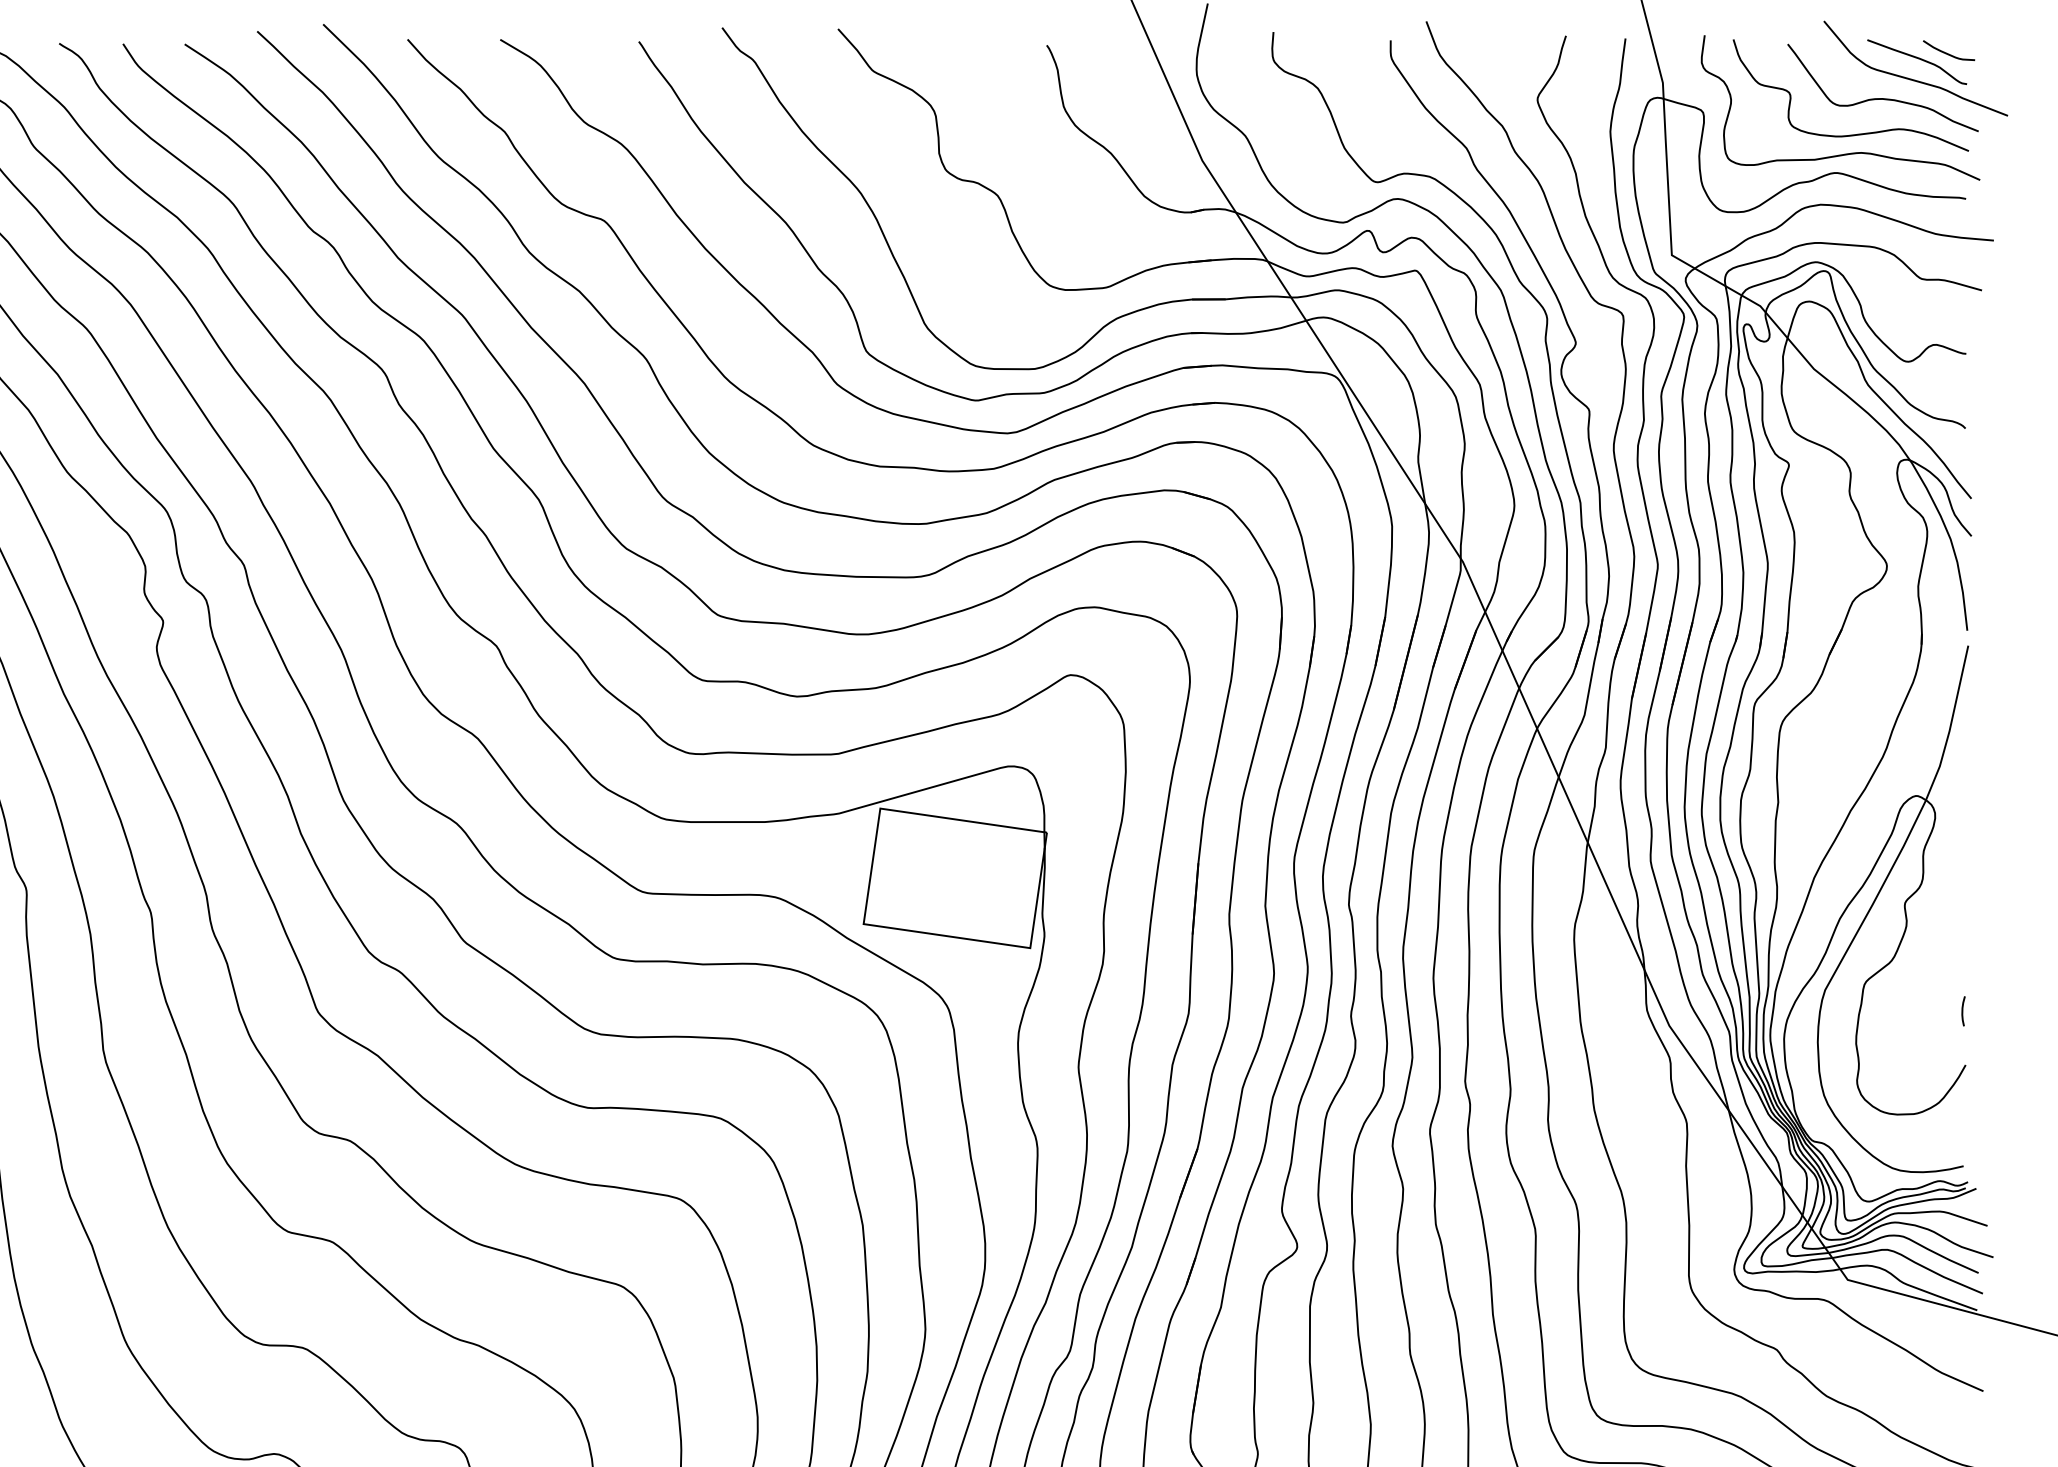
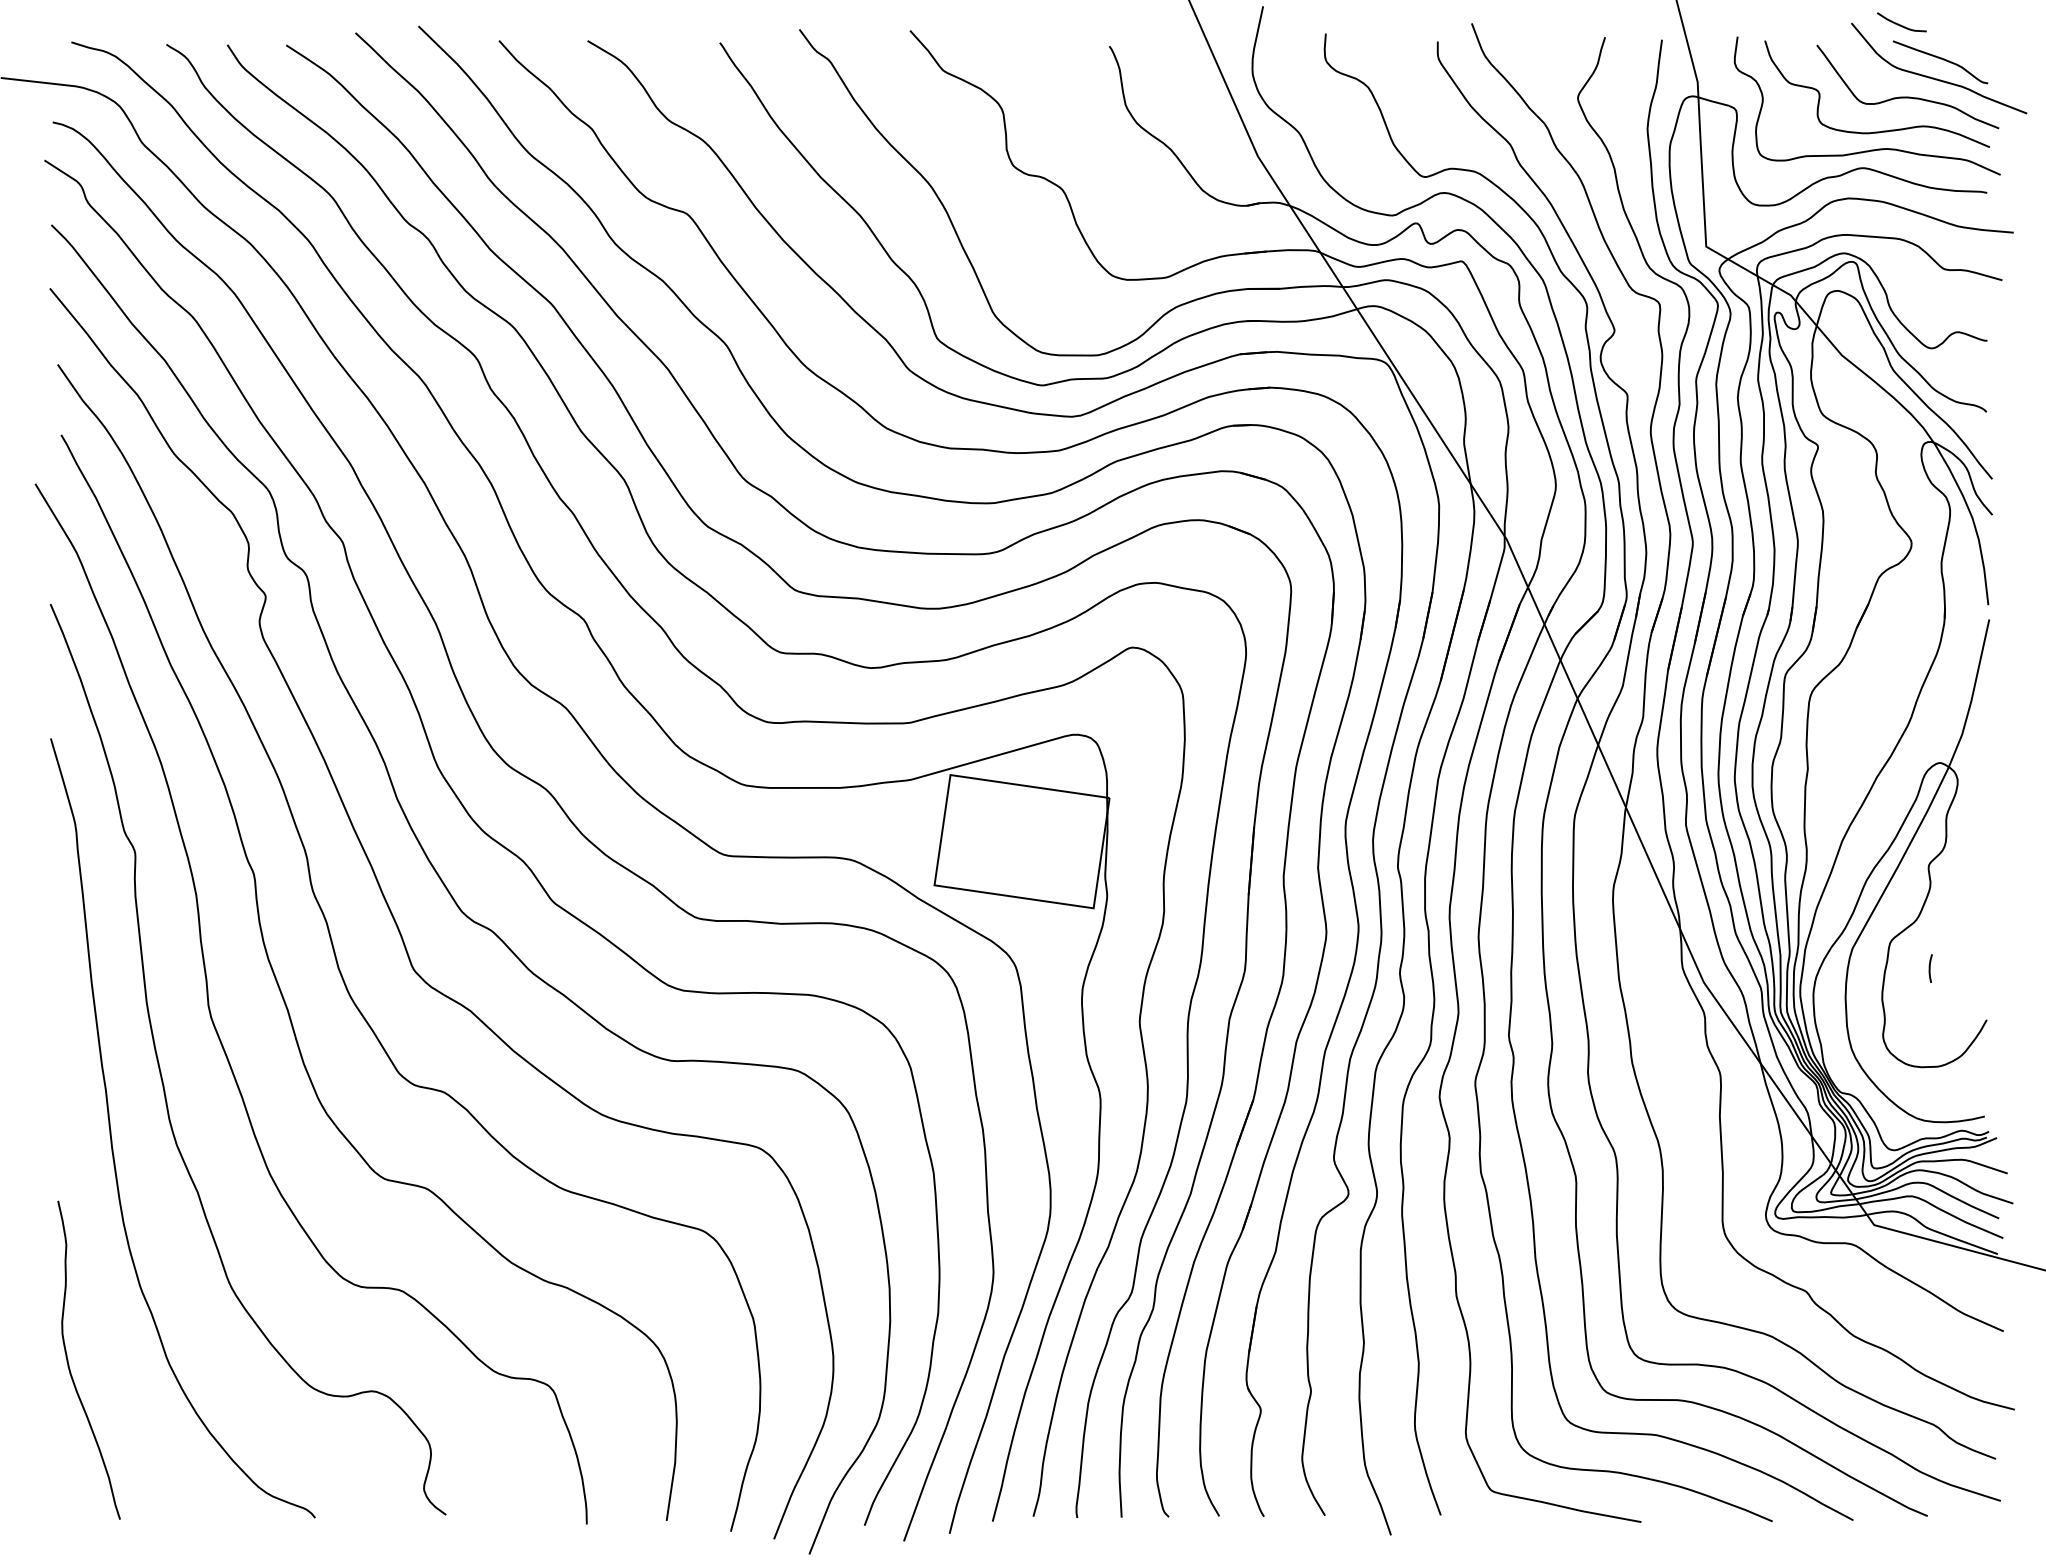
curve: (1947, 52) -> (1900, 24), moved
curve: (1963, 1011) -> (1930, 968), moved

